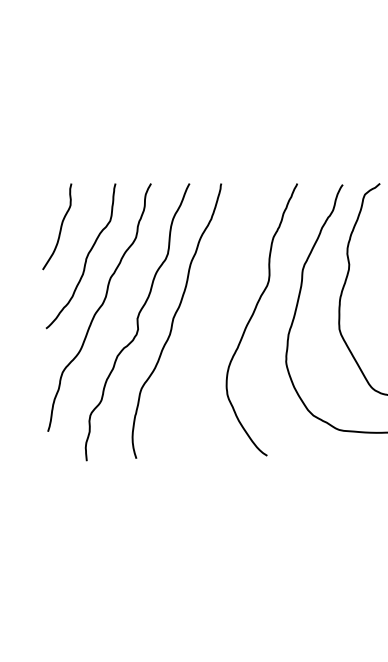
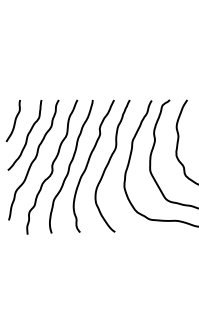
curve: (212, 316) -> (88, 164), added

